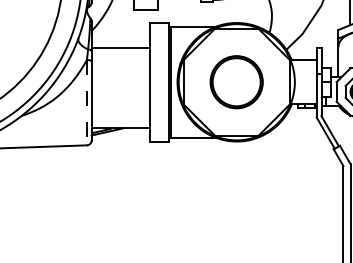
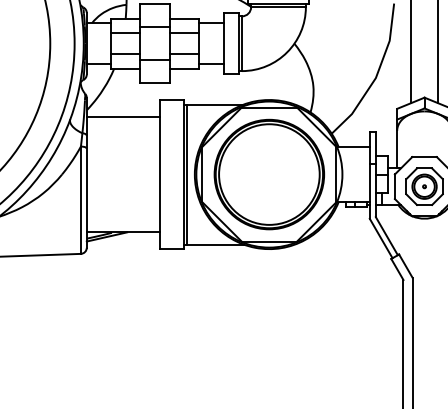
line: (120, 48) -> (122, 116), moved
part: (236, 82) -> (268, 174), size x1.67
line: (86, 102) -> (80, 200), dashed -> solid

